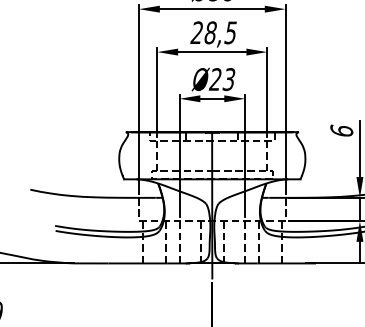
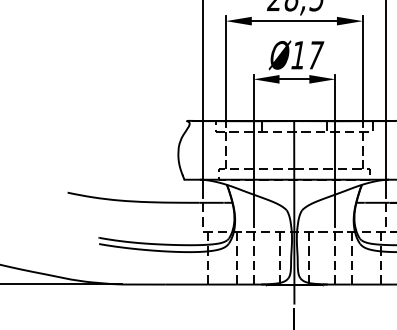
text: (222, 79) -> (307, 55), Ø23 -> Ø17

